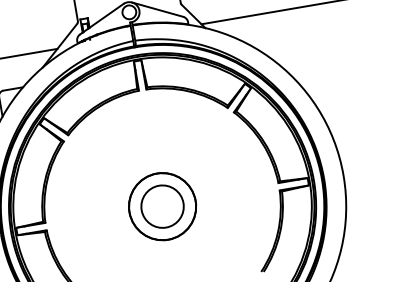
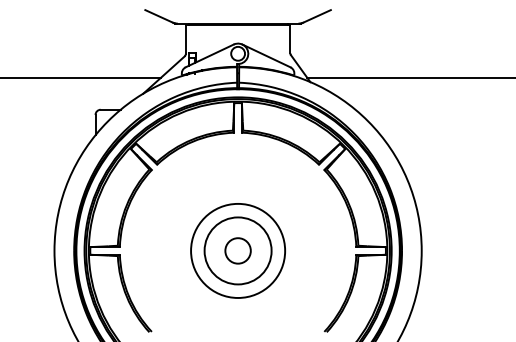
circle: (161, 206) -> (237, 250), size x0.6
circle: (161, 206) -> (237, 250), size x1.4

